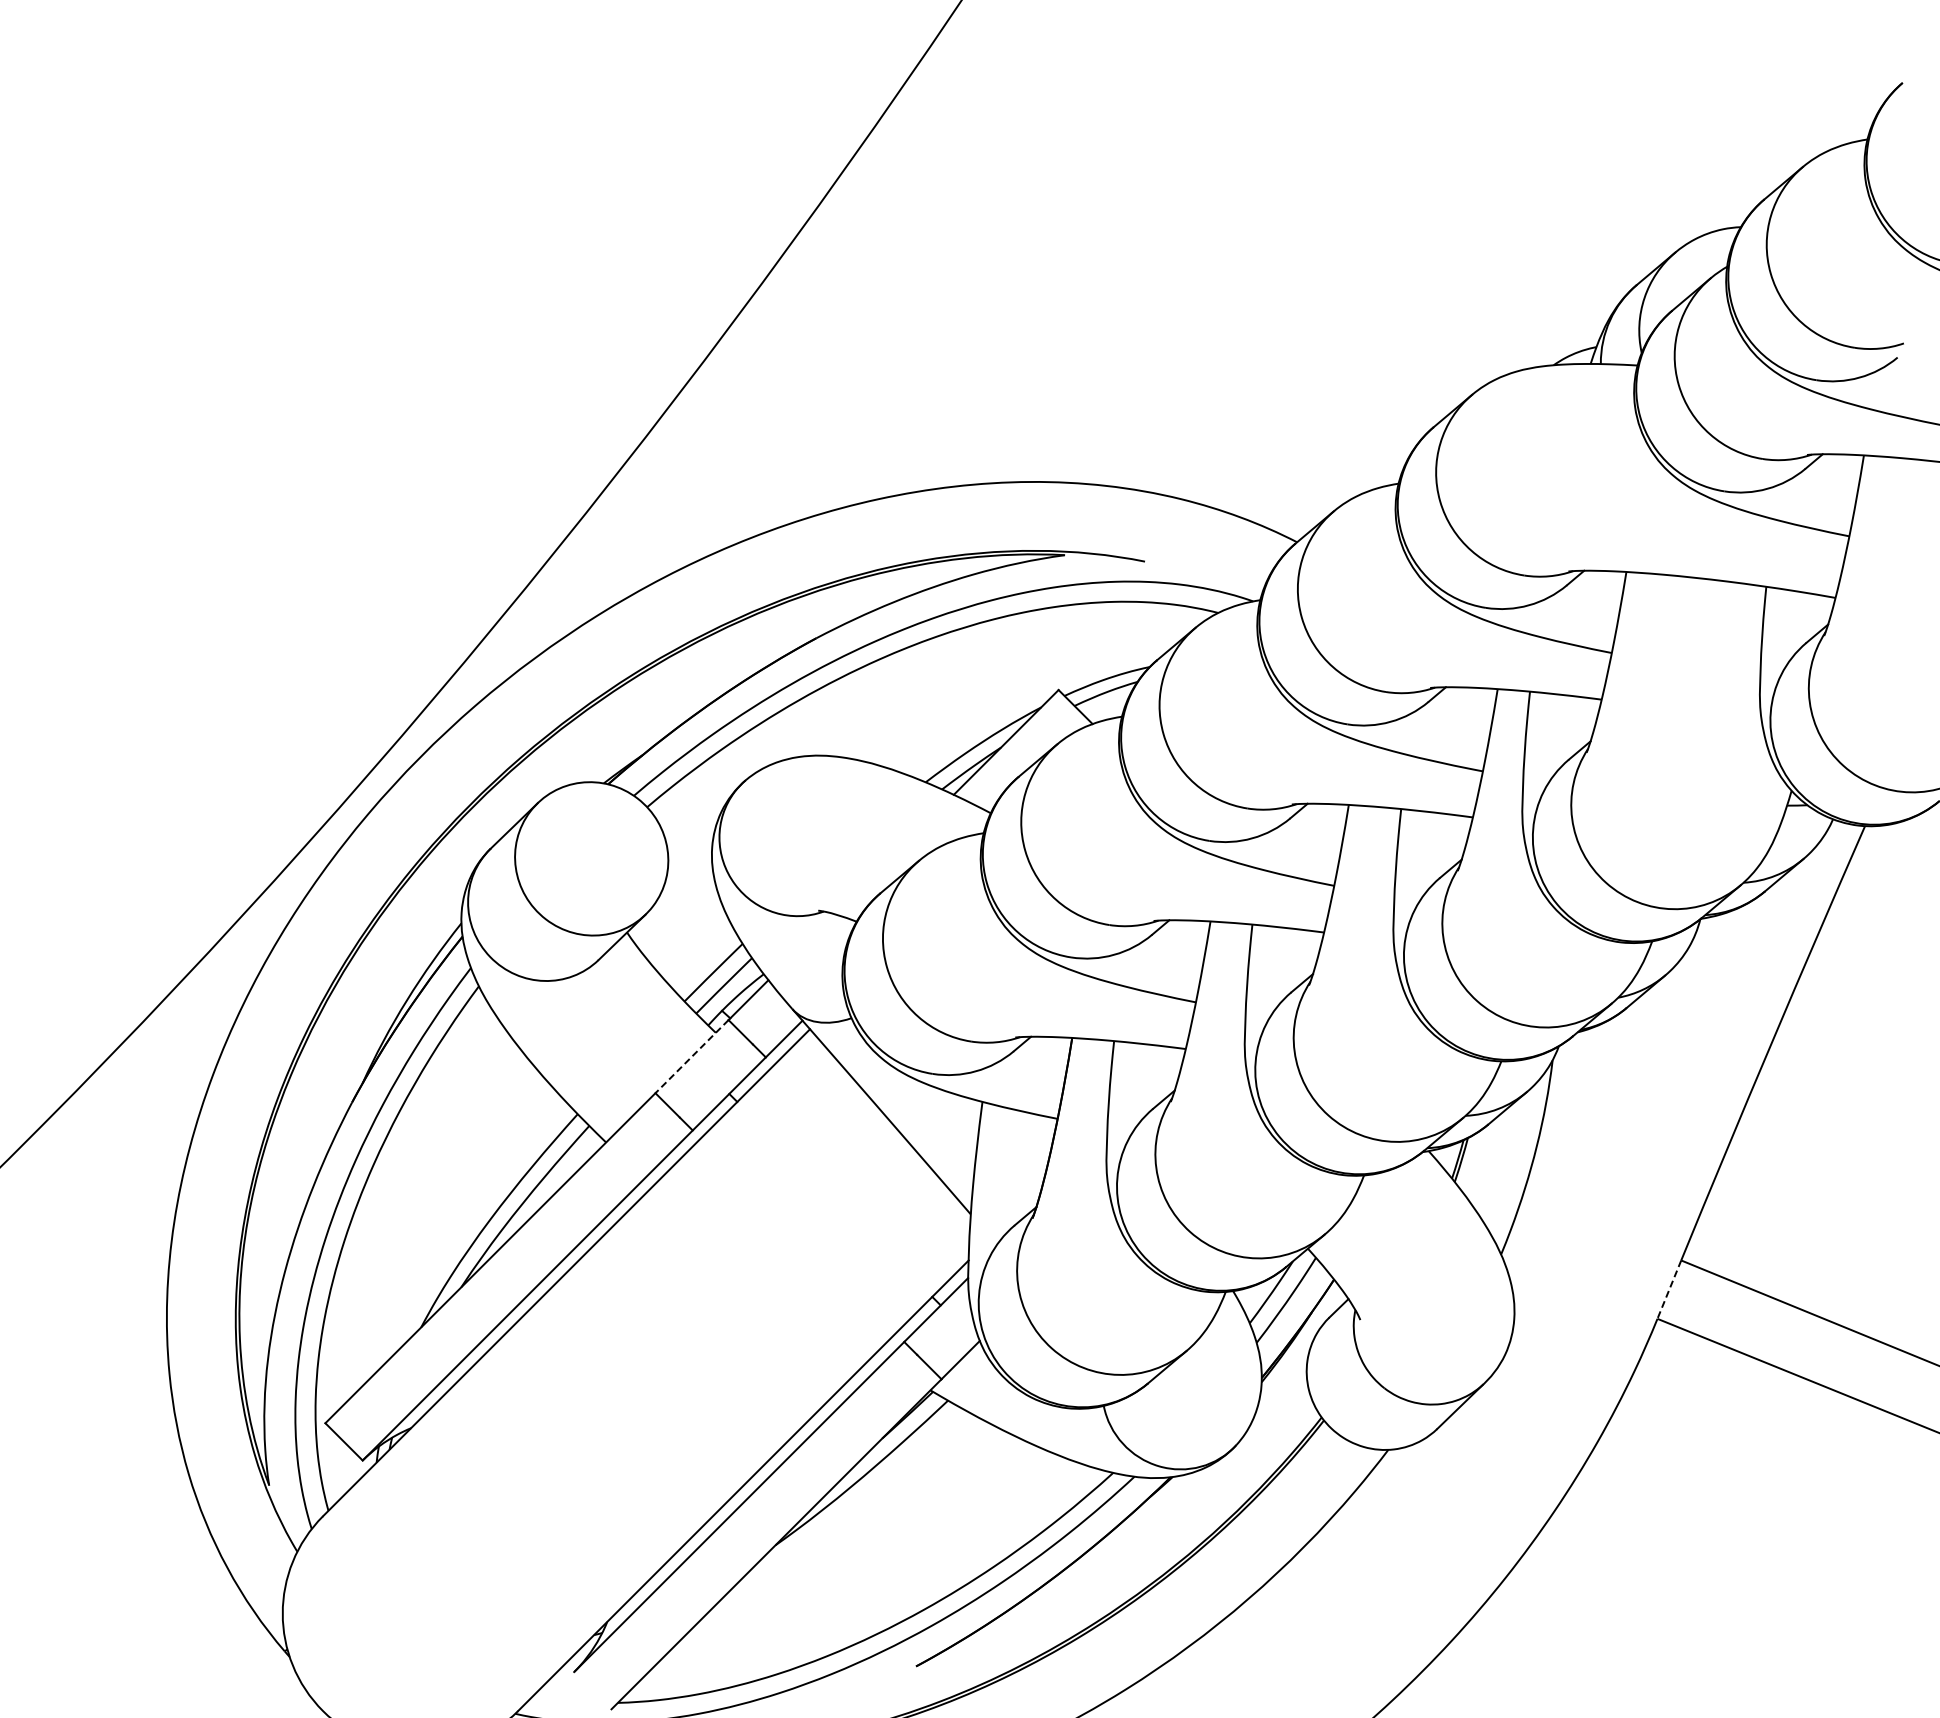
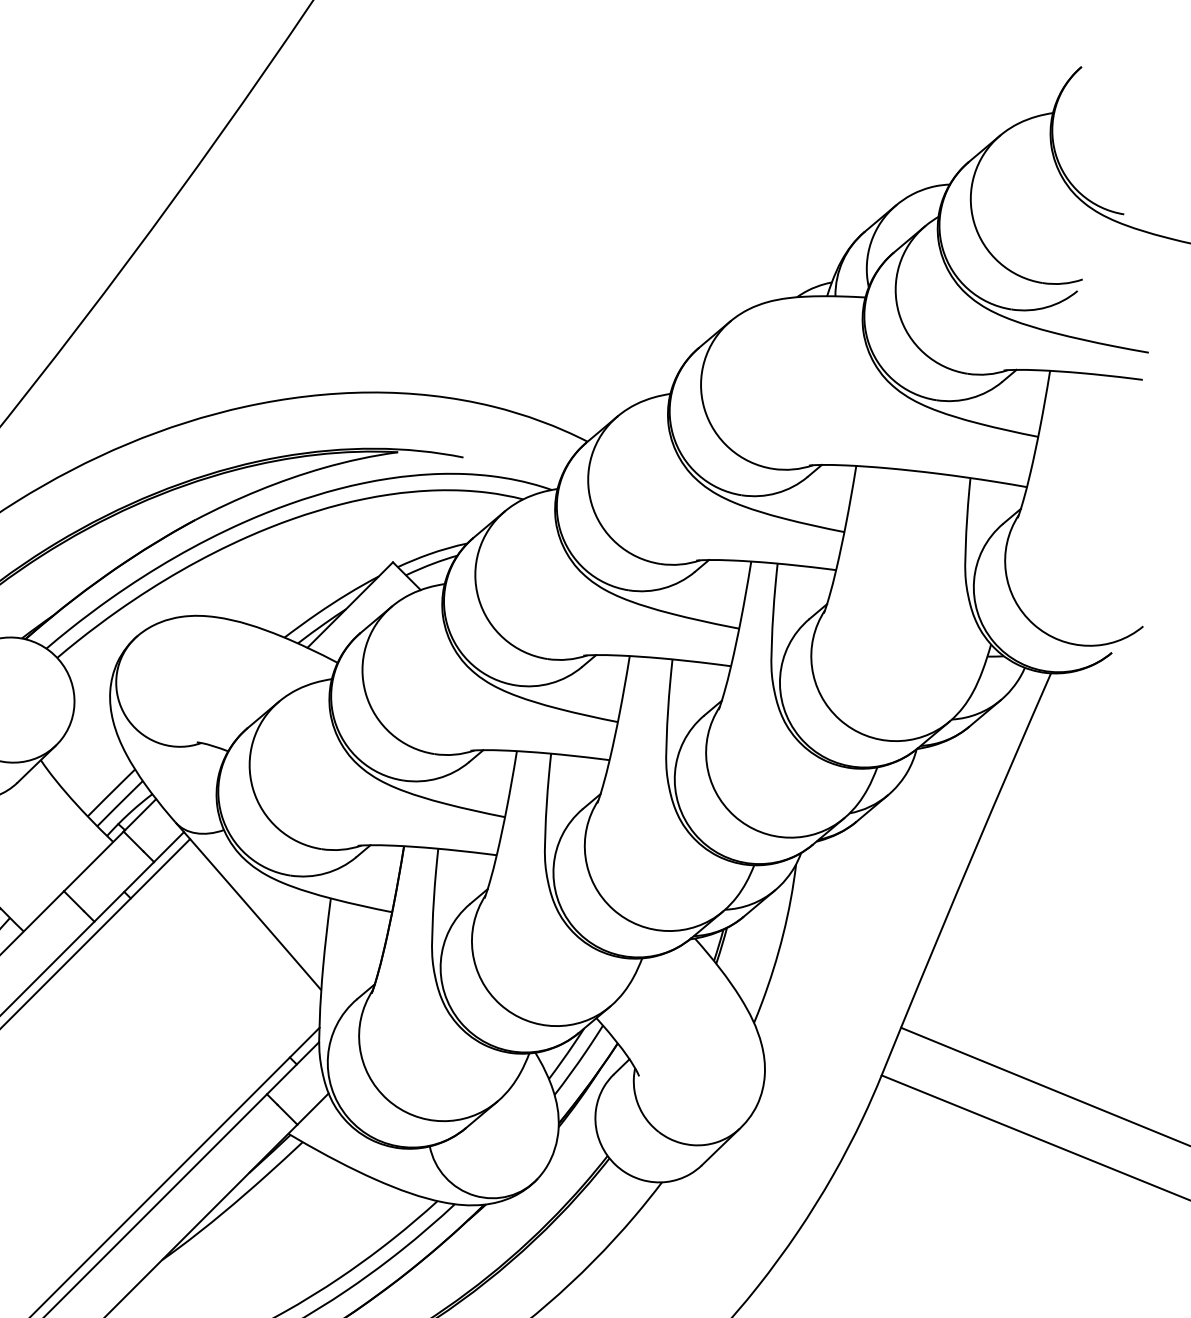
line: (692, 1056) -> (94, 861), dashed -> solid
line: (1669, 1289) -> (891, 1051), dashed -> solid

